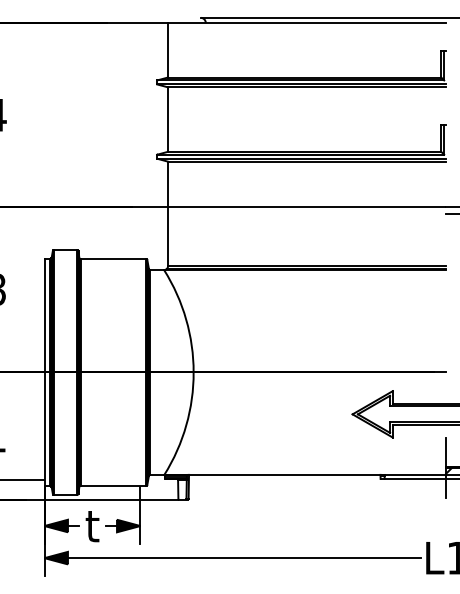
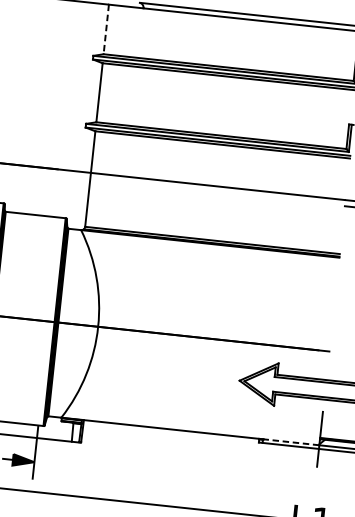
line: (168, 50) -> (106, 29), solid -> dashed
line: (415, 474) -> (291, 441), solid -> dashed

